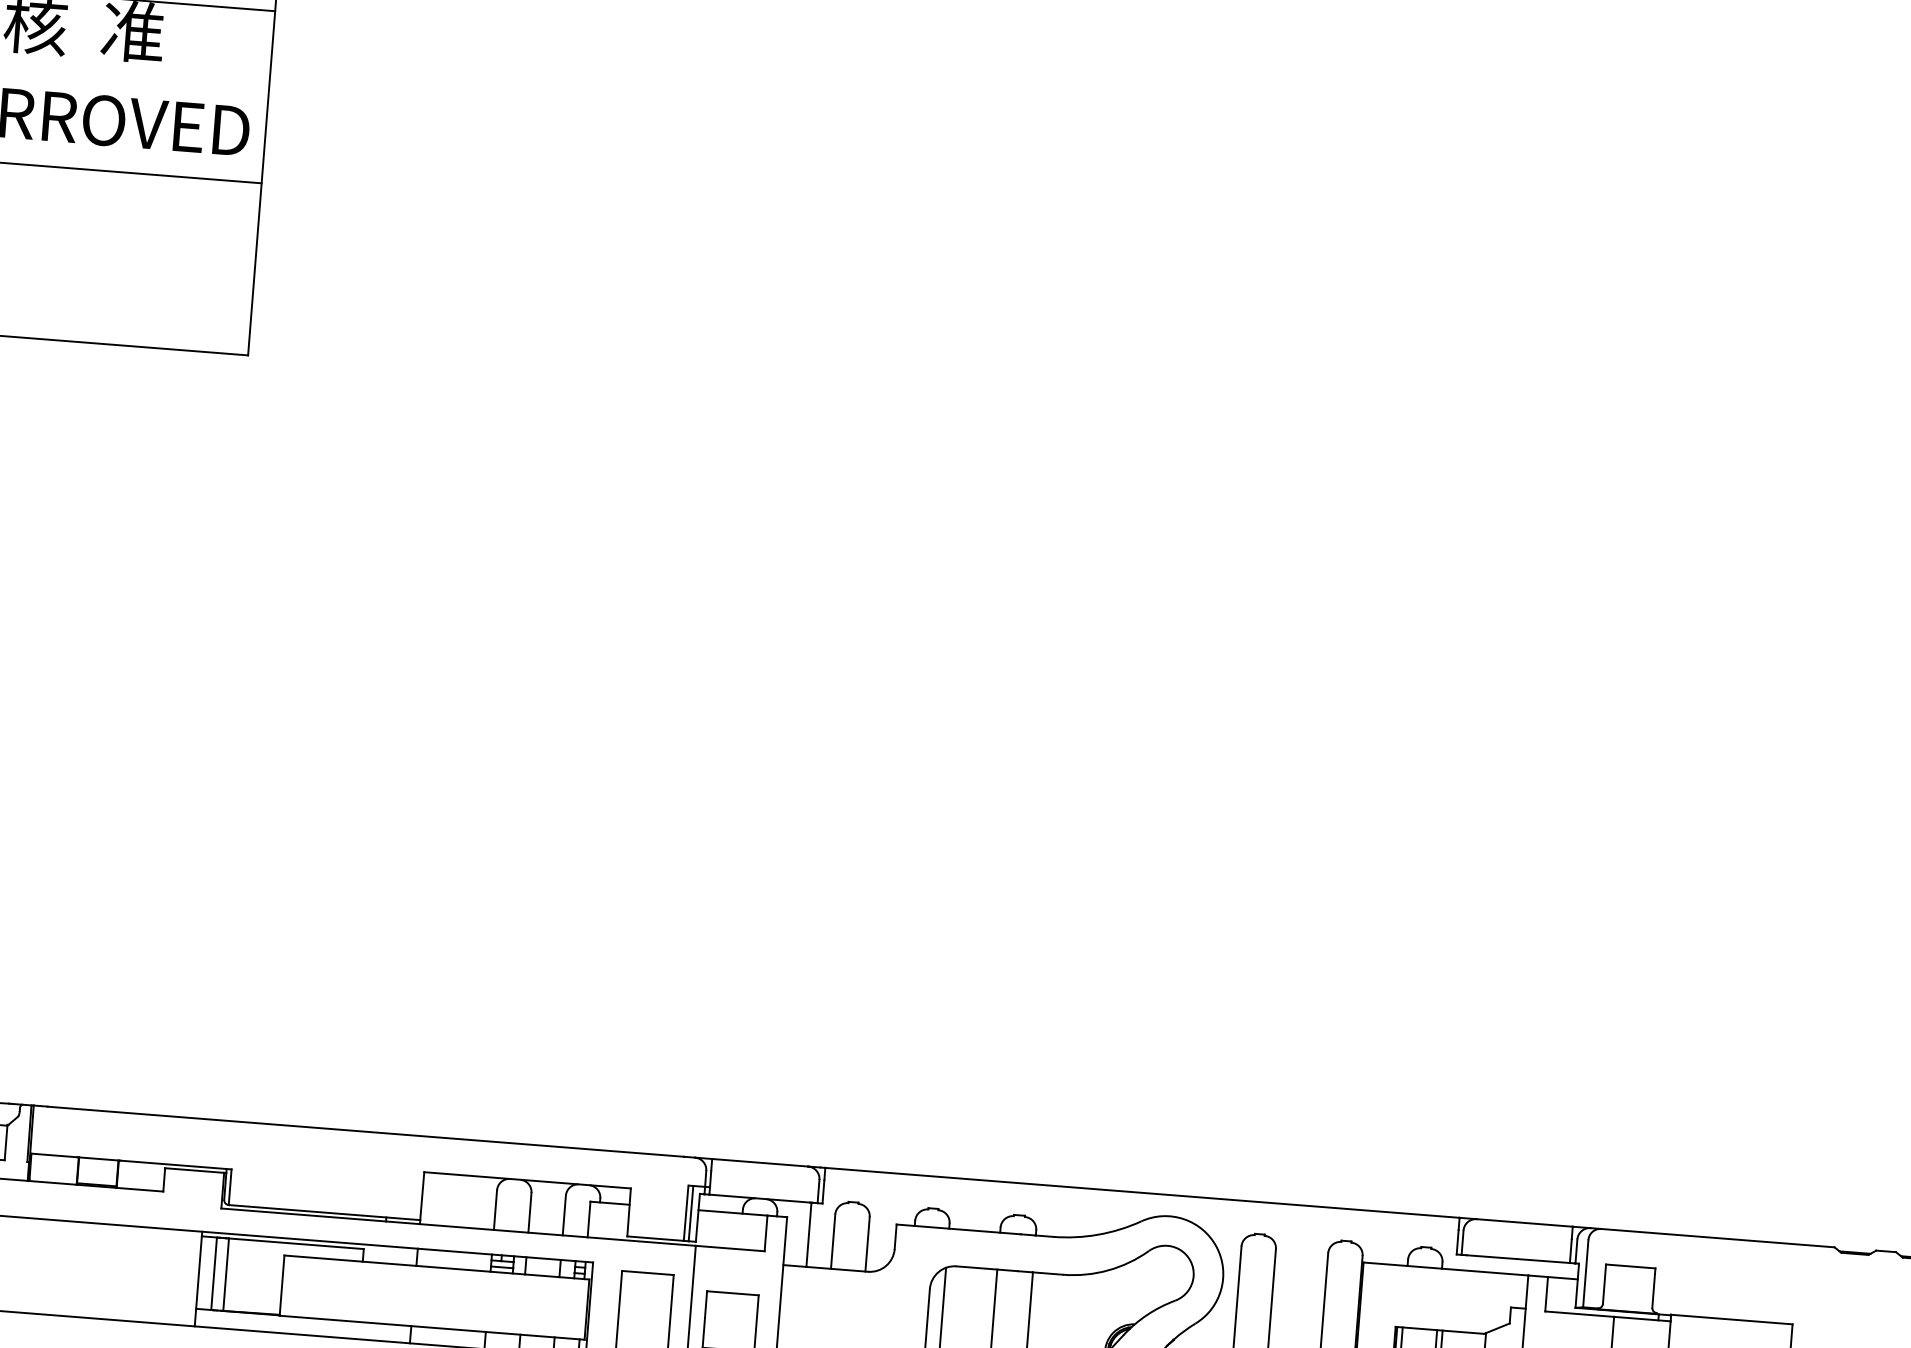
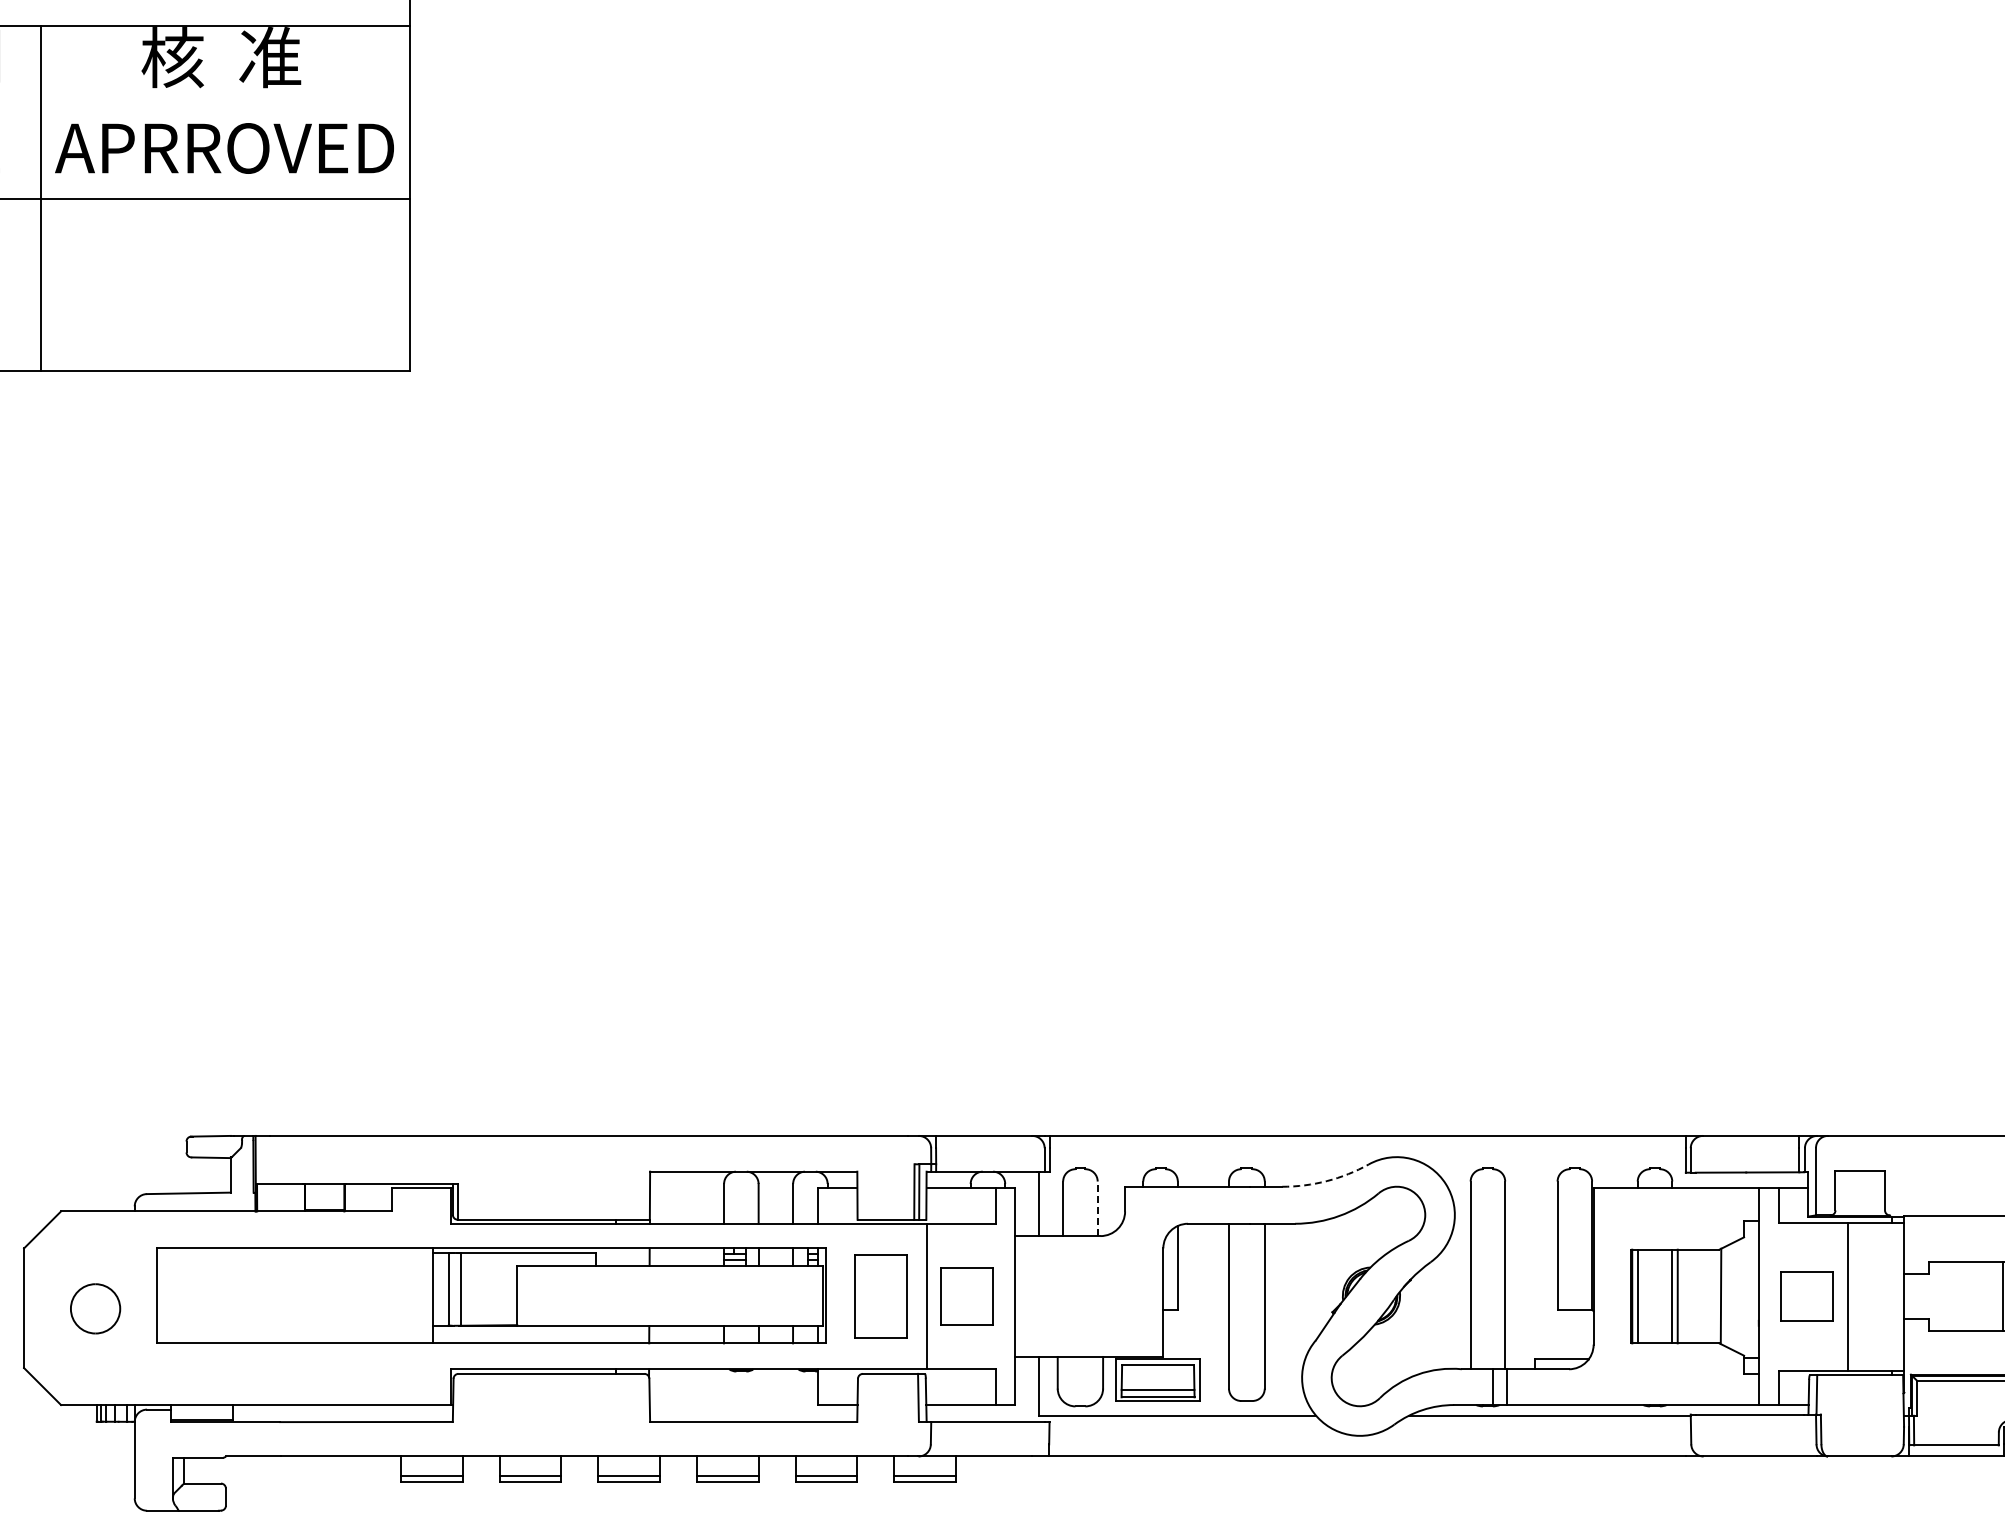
arc: (1097, 1235) -> (1326, 1181), solid -> dashed
line: (867, 1244) -> (1097, 1208), solid -> dashed

